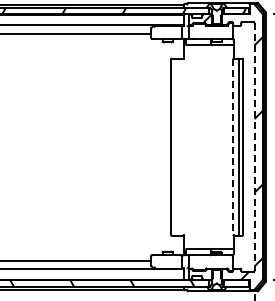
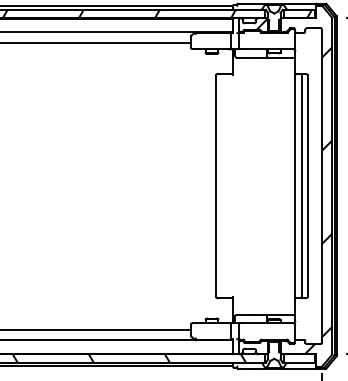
line: (233, 147) -> (295, 186), dashed -> solid
line: (254, 147) -> (321, 186), dashed -> solid

